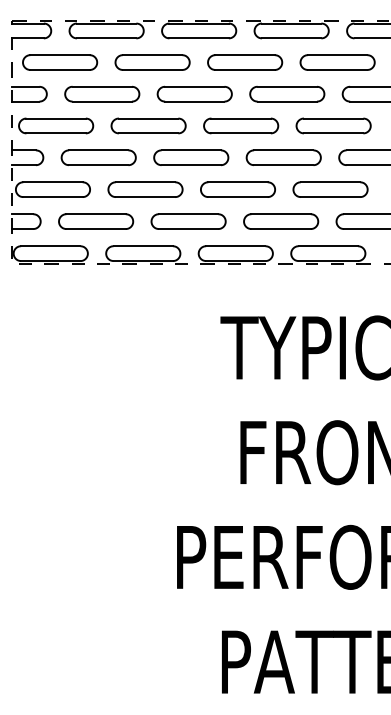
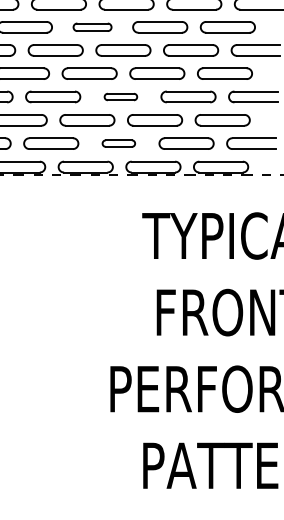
part: (152, 62) -> (92, 27), size x0.7
part: (191, 157) -> (121, 96), size x0.6
part: (188, 221) -> (118, 143), size x0.6

